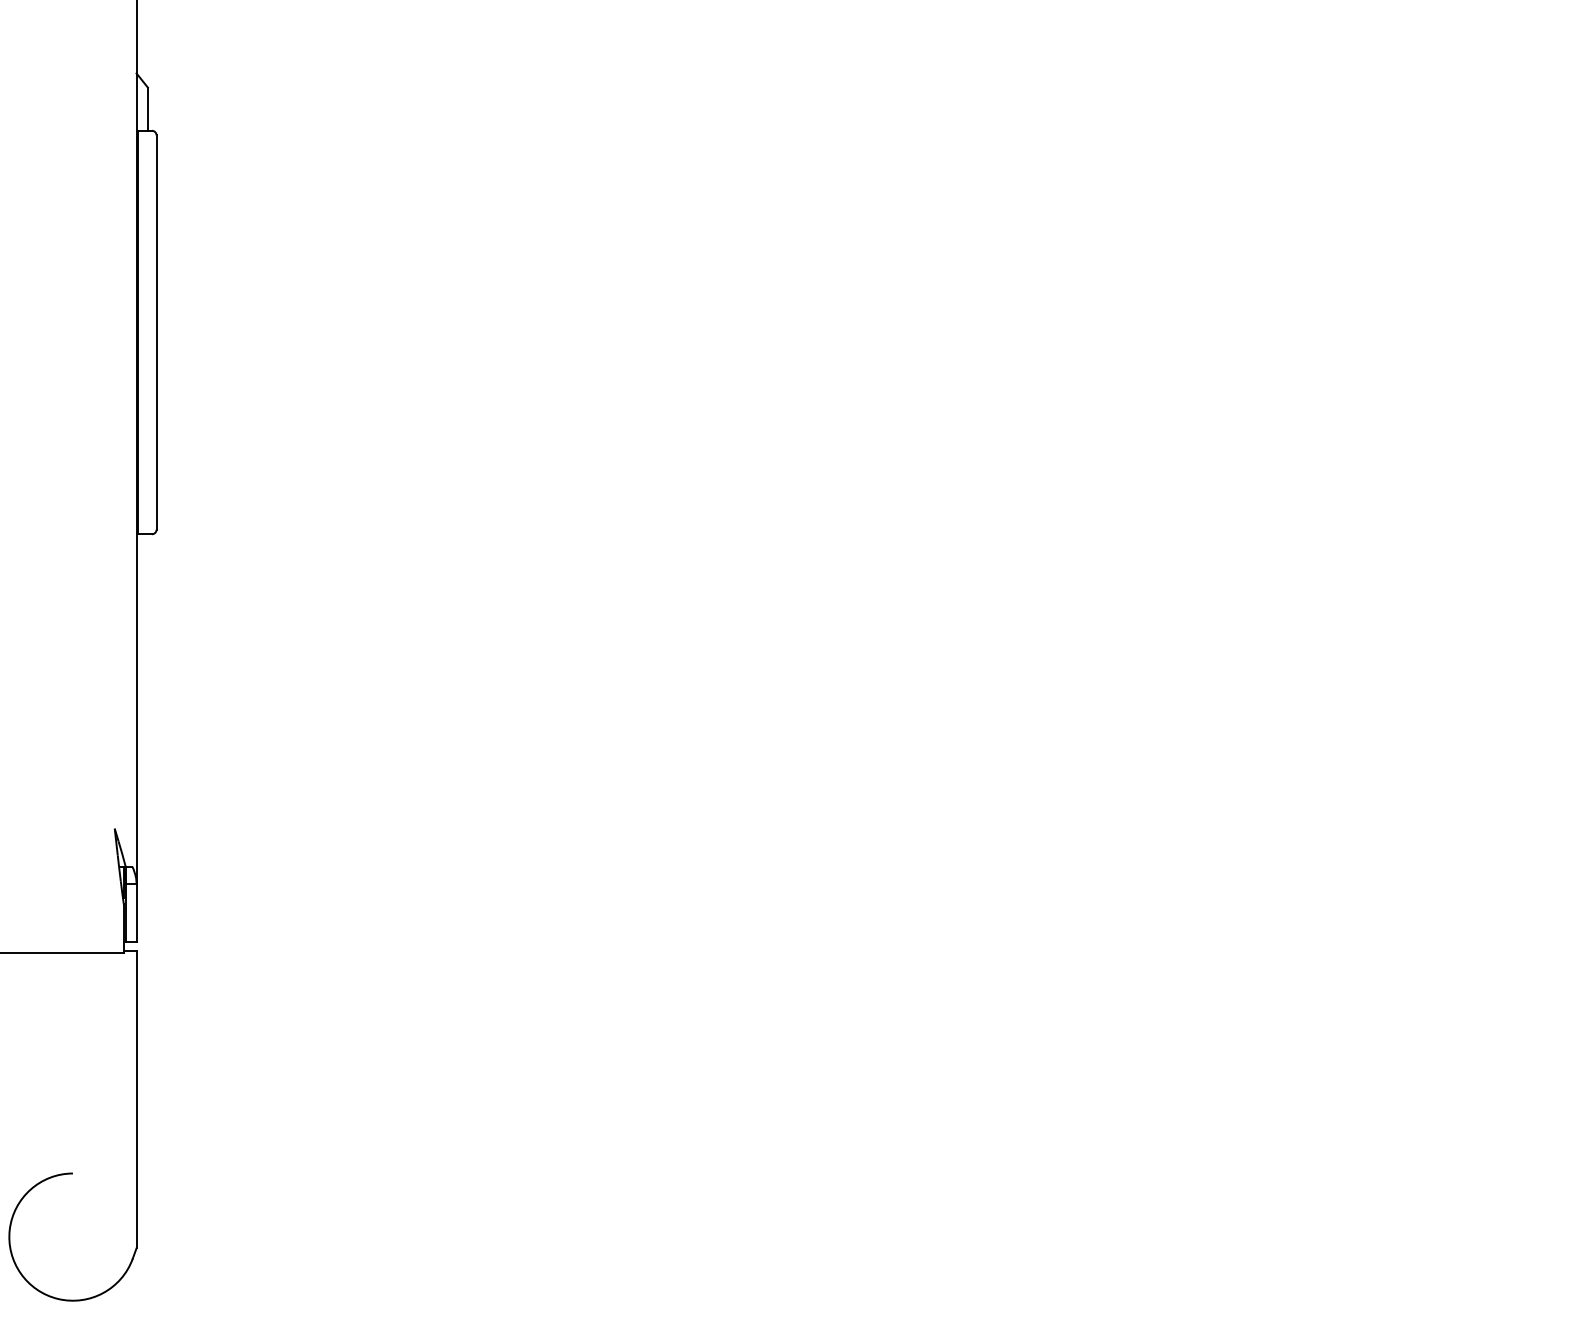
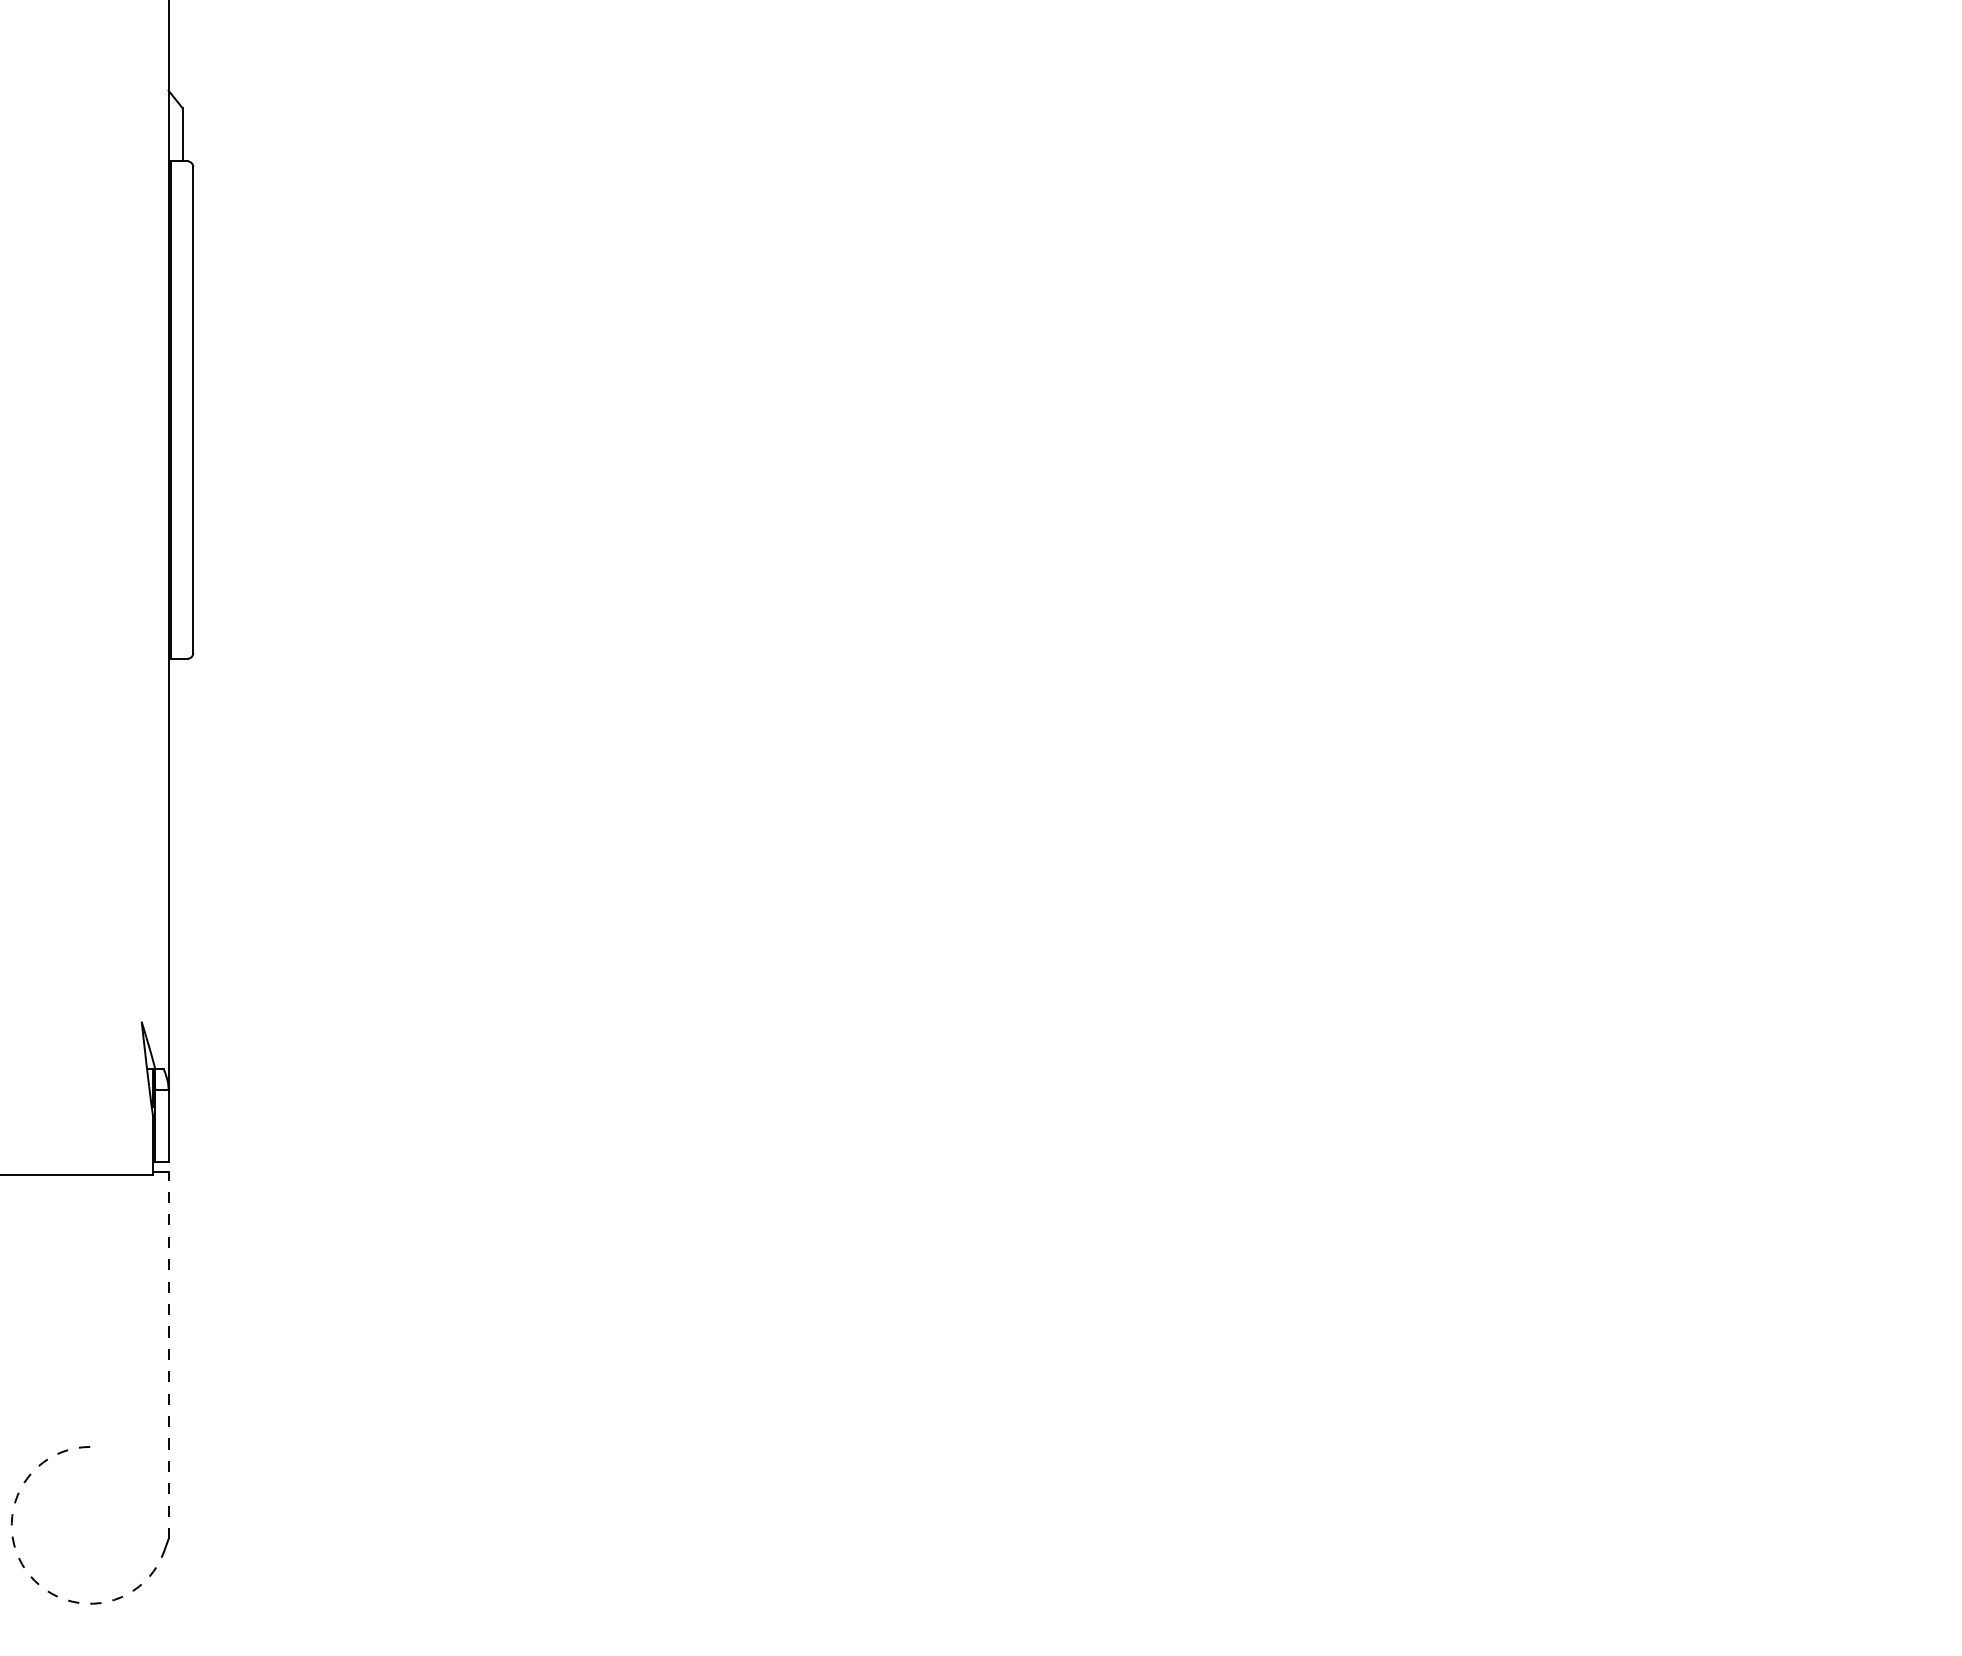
line: (136, 1099) -> (168, 1355), solid -> dashed
arc: (20, 1273) -> (25, 1570), solid -> dashed

